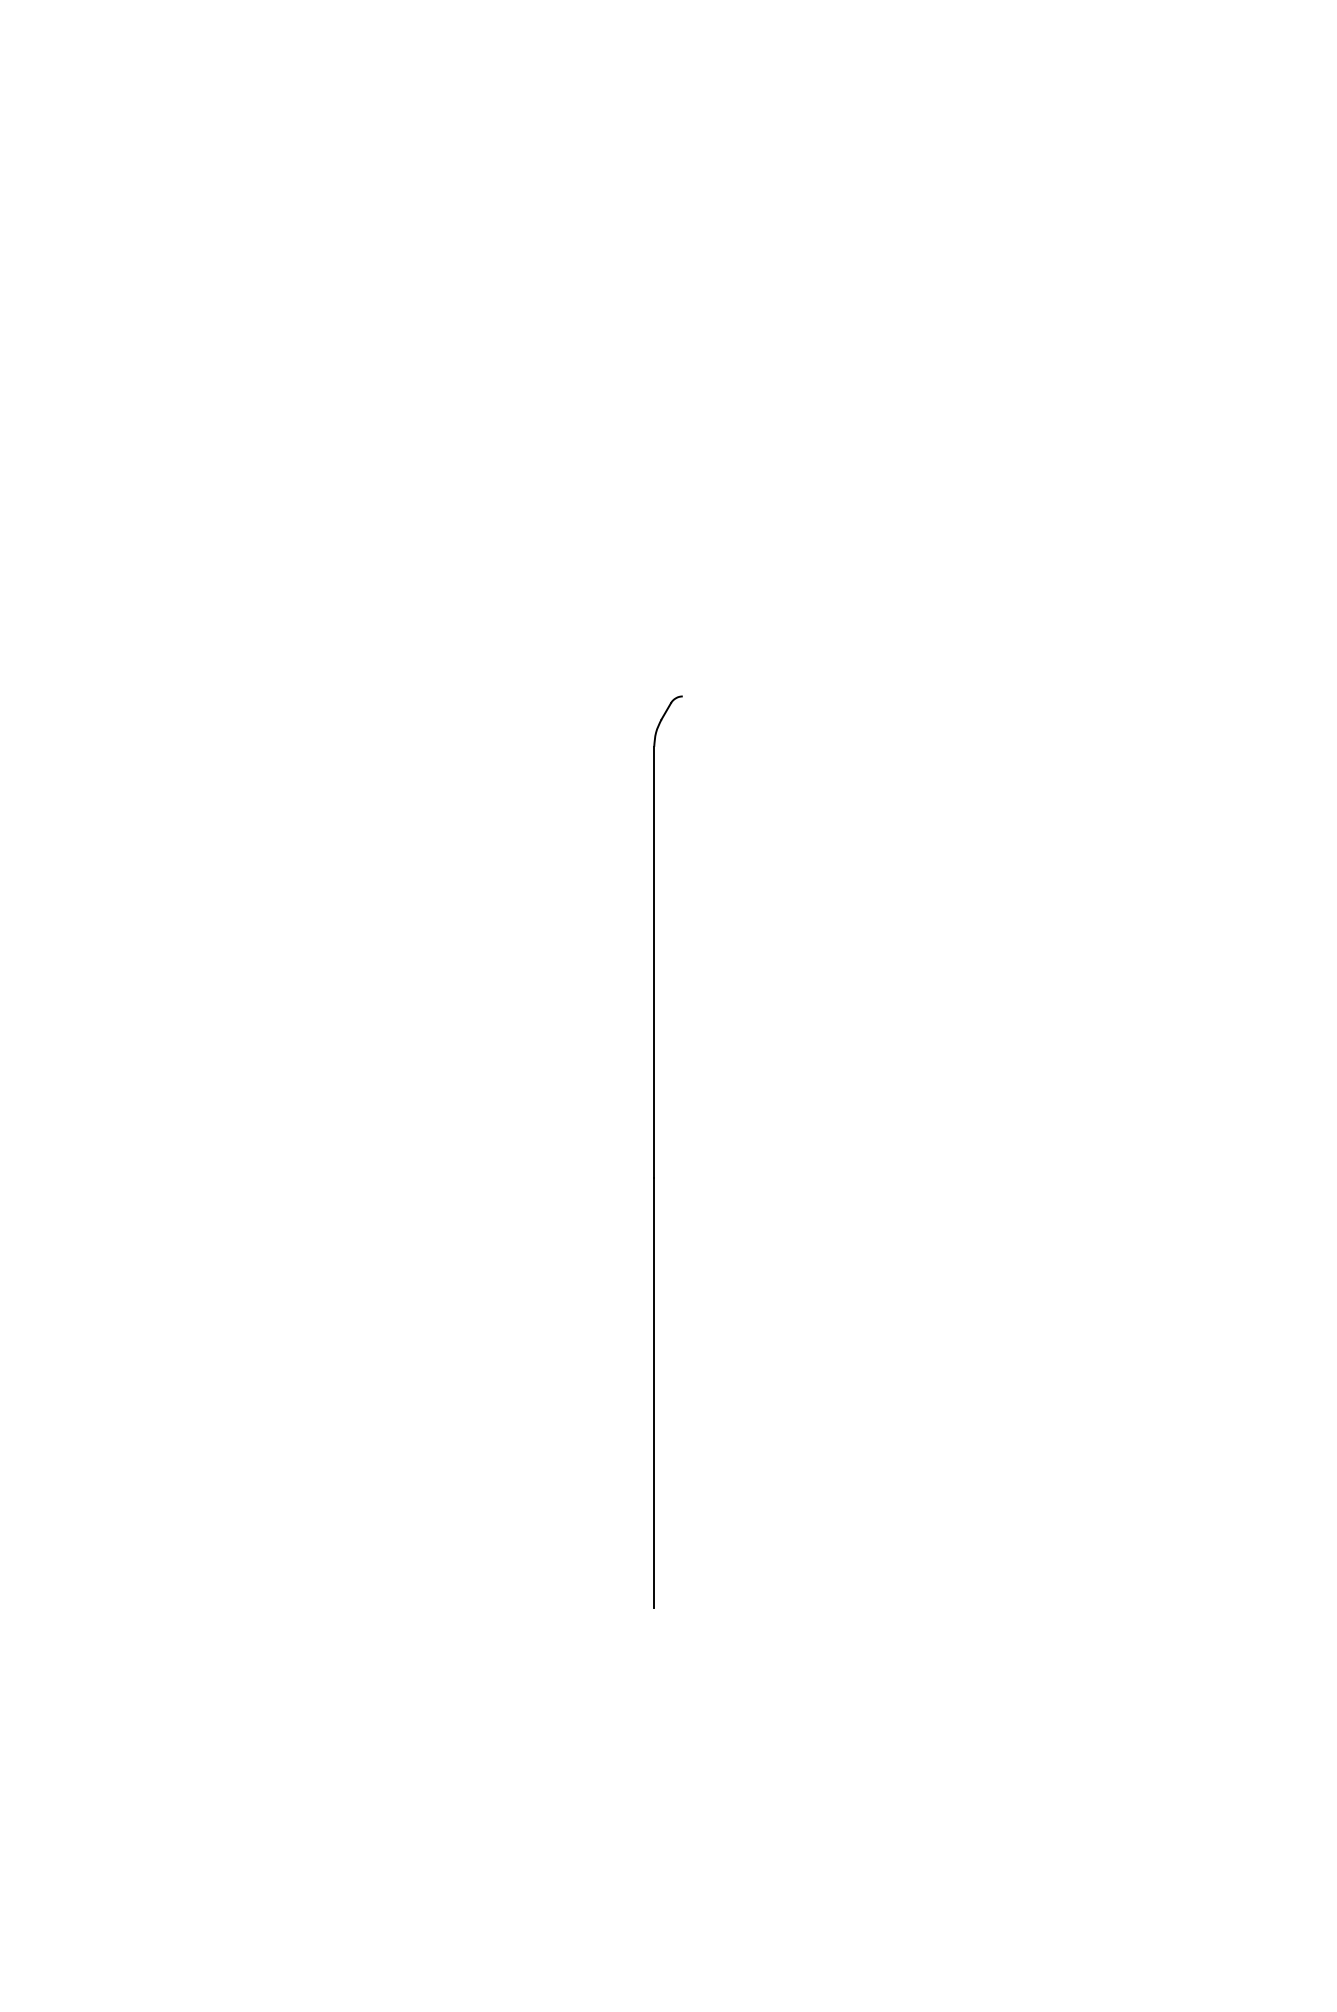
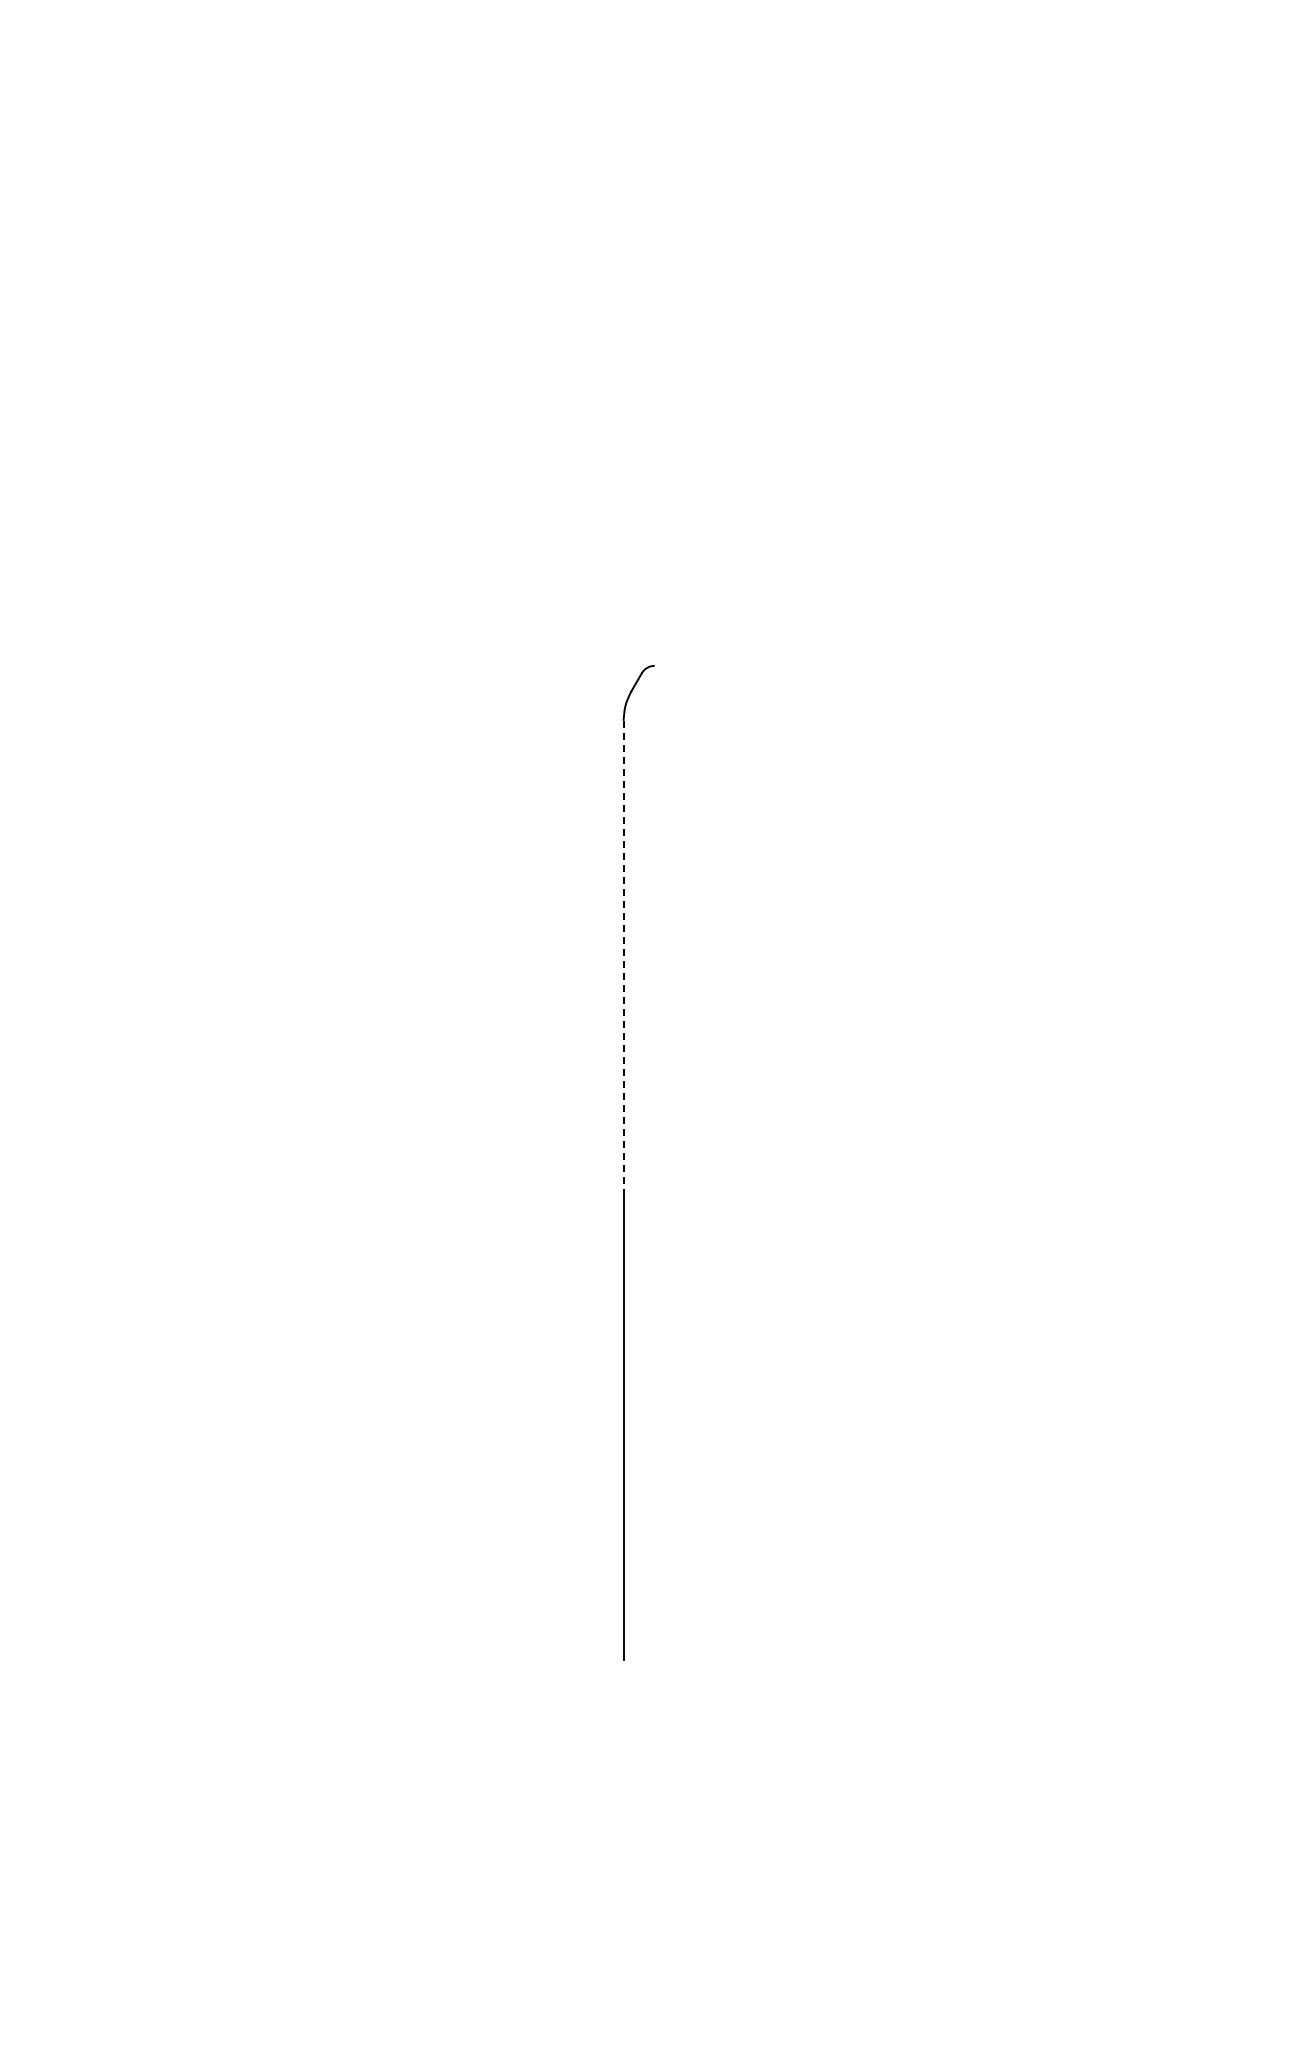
line: (654, 962) -> (623, 956), solid -> dashed

